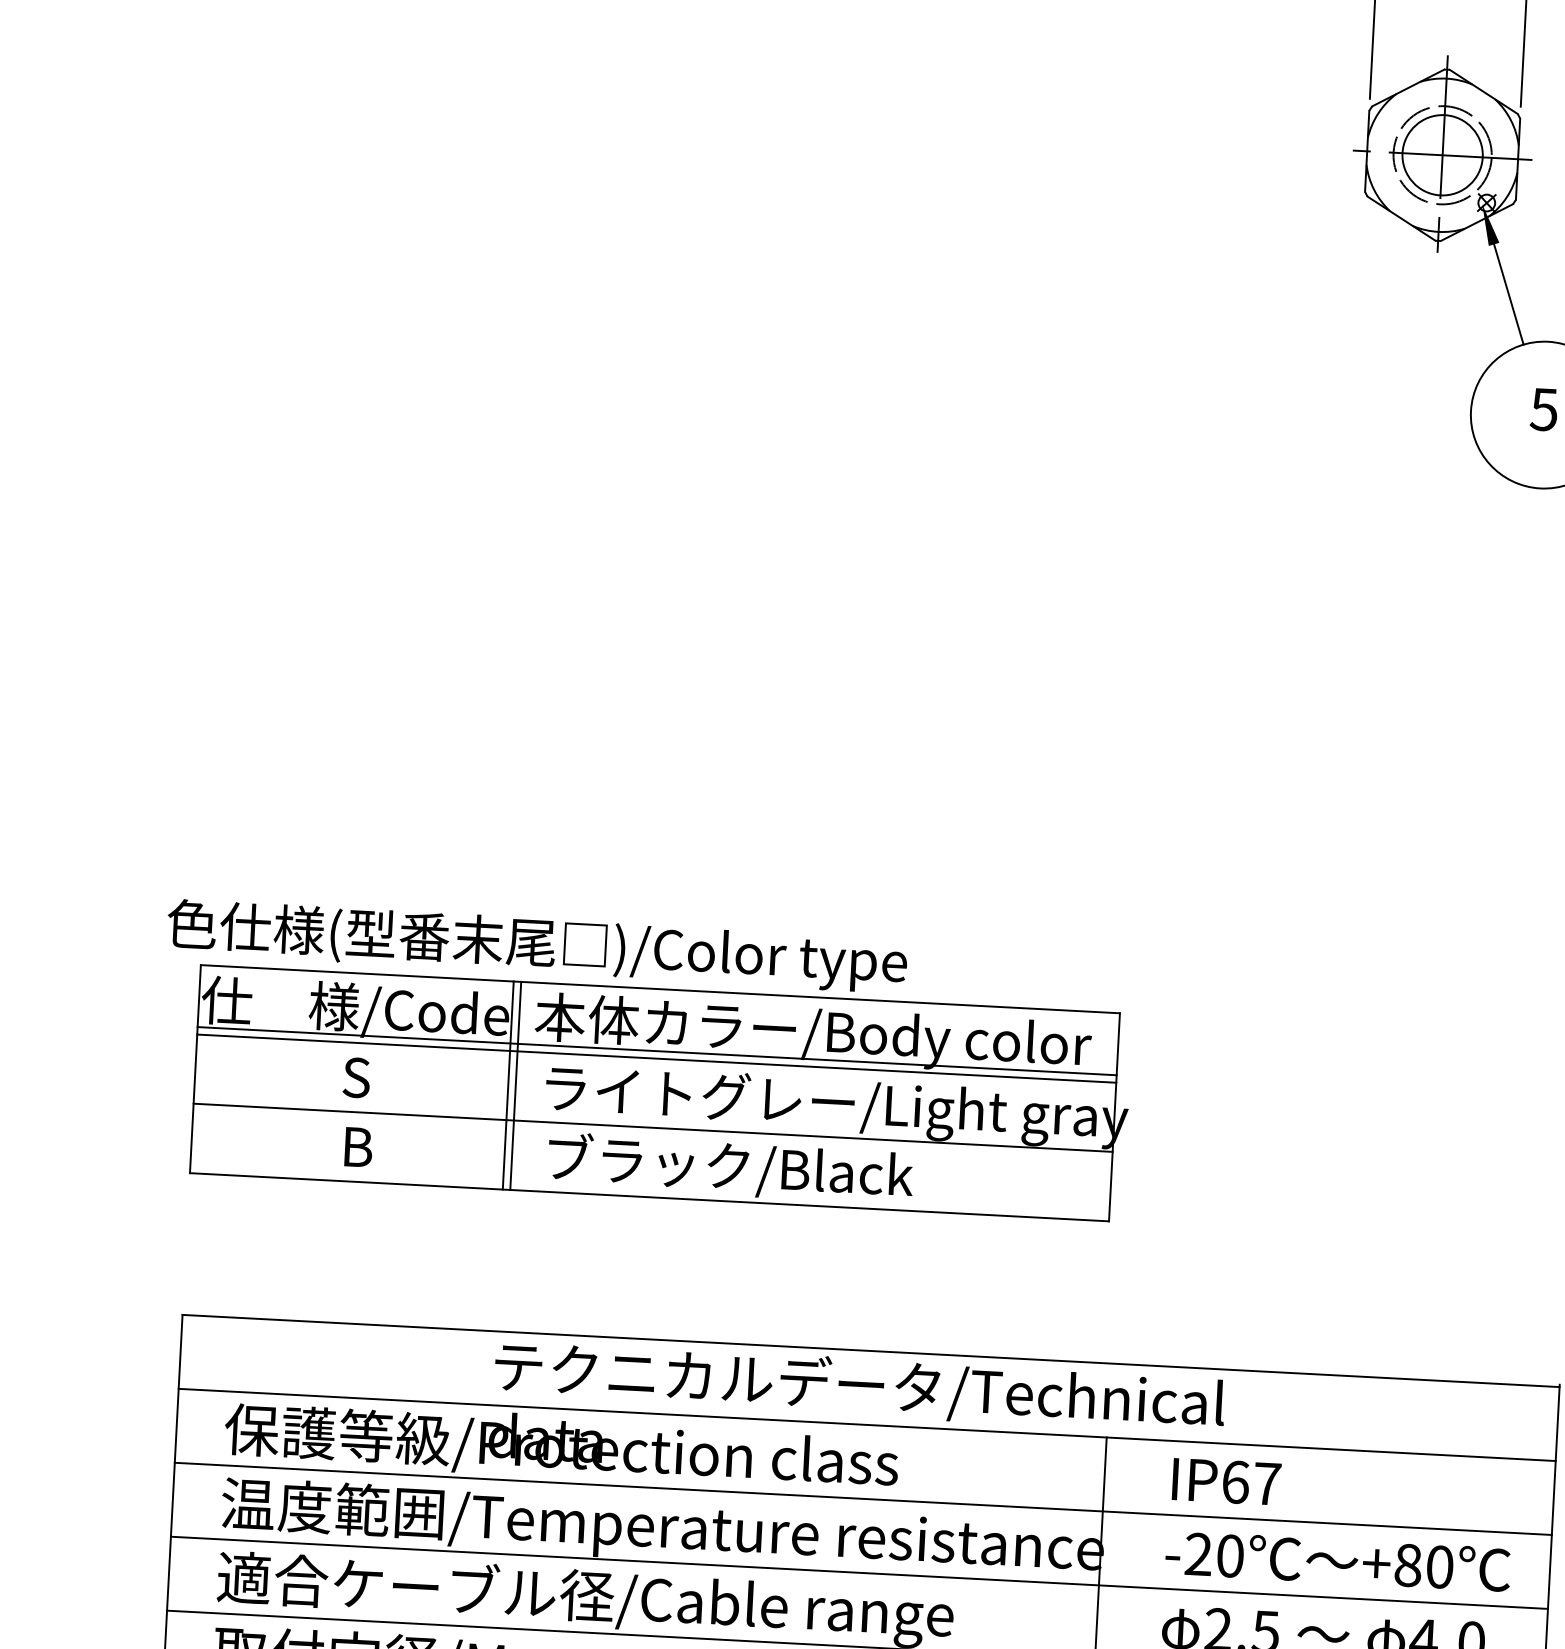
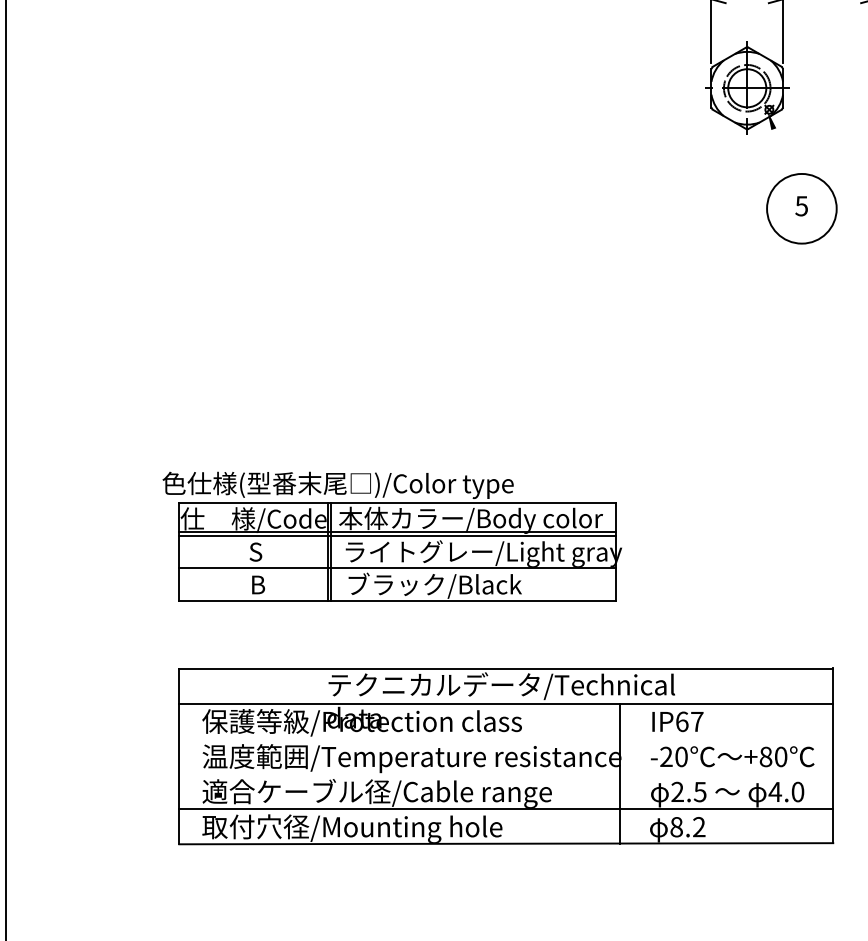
line: (1507, 294) -> (781, 152), removed
line: (863, 1497) -> (506, 738), removed
line: (859, 1573) -> (506, 774), removed

